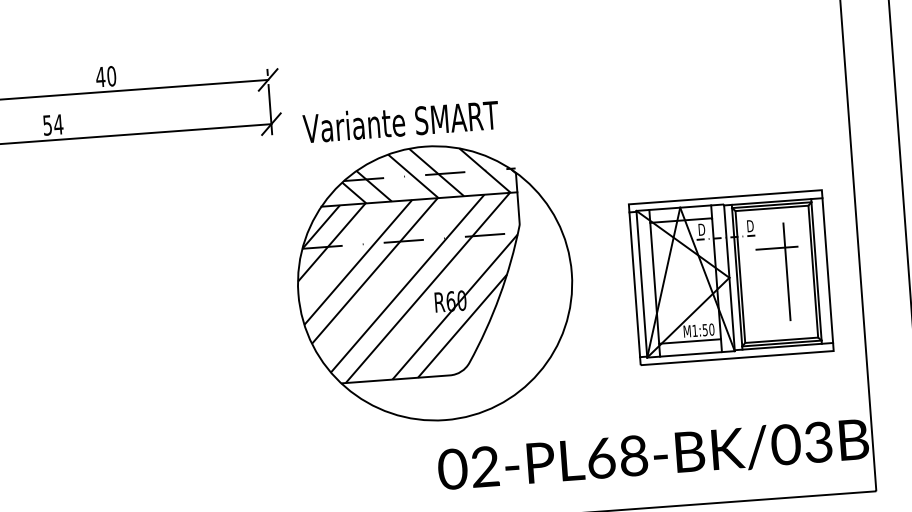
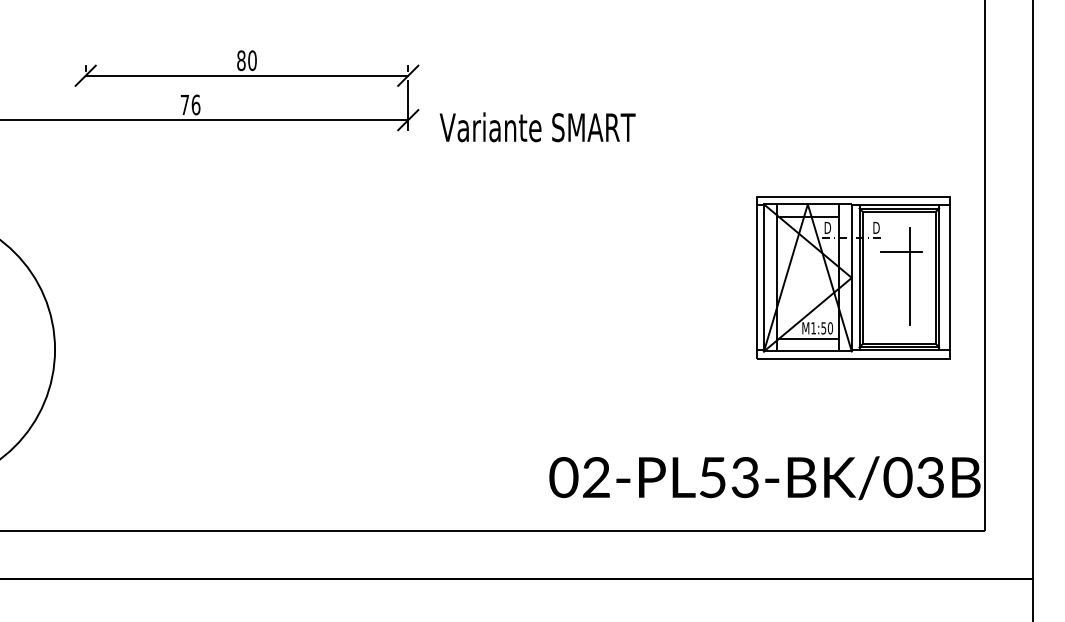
text: (99, 76) -> (240, 60), 40 -> 80
text: (53, 124) -> (190, 104), 54 -> 76
part: (731, 277) -> (853, 277), moved
part: (434, 283) -> (559, 290), removed
text: (616, 457) -> (728, 477), 02-PL68-BK/03B -> 02-PL53-BK/03B

